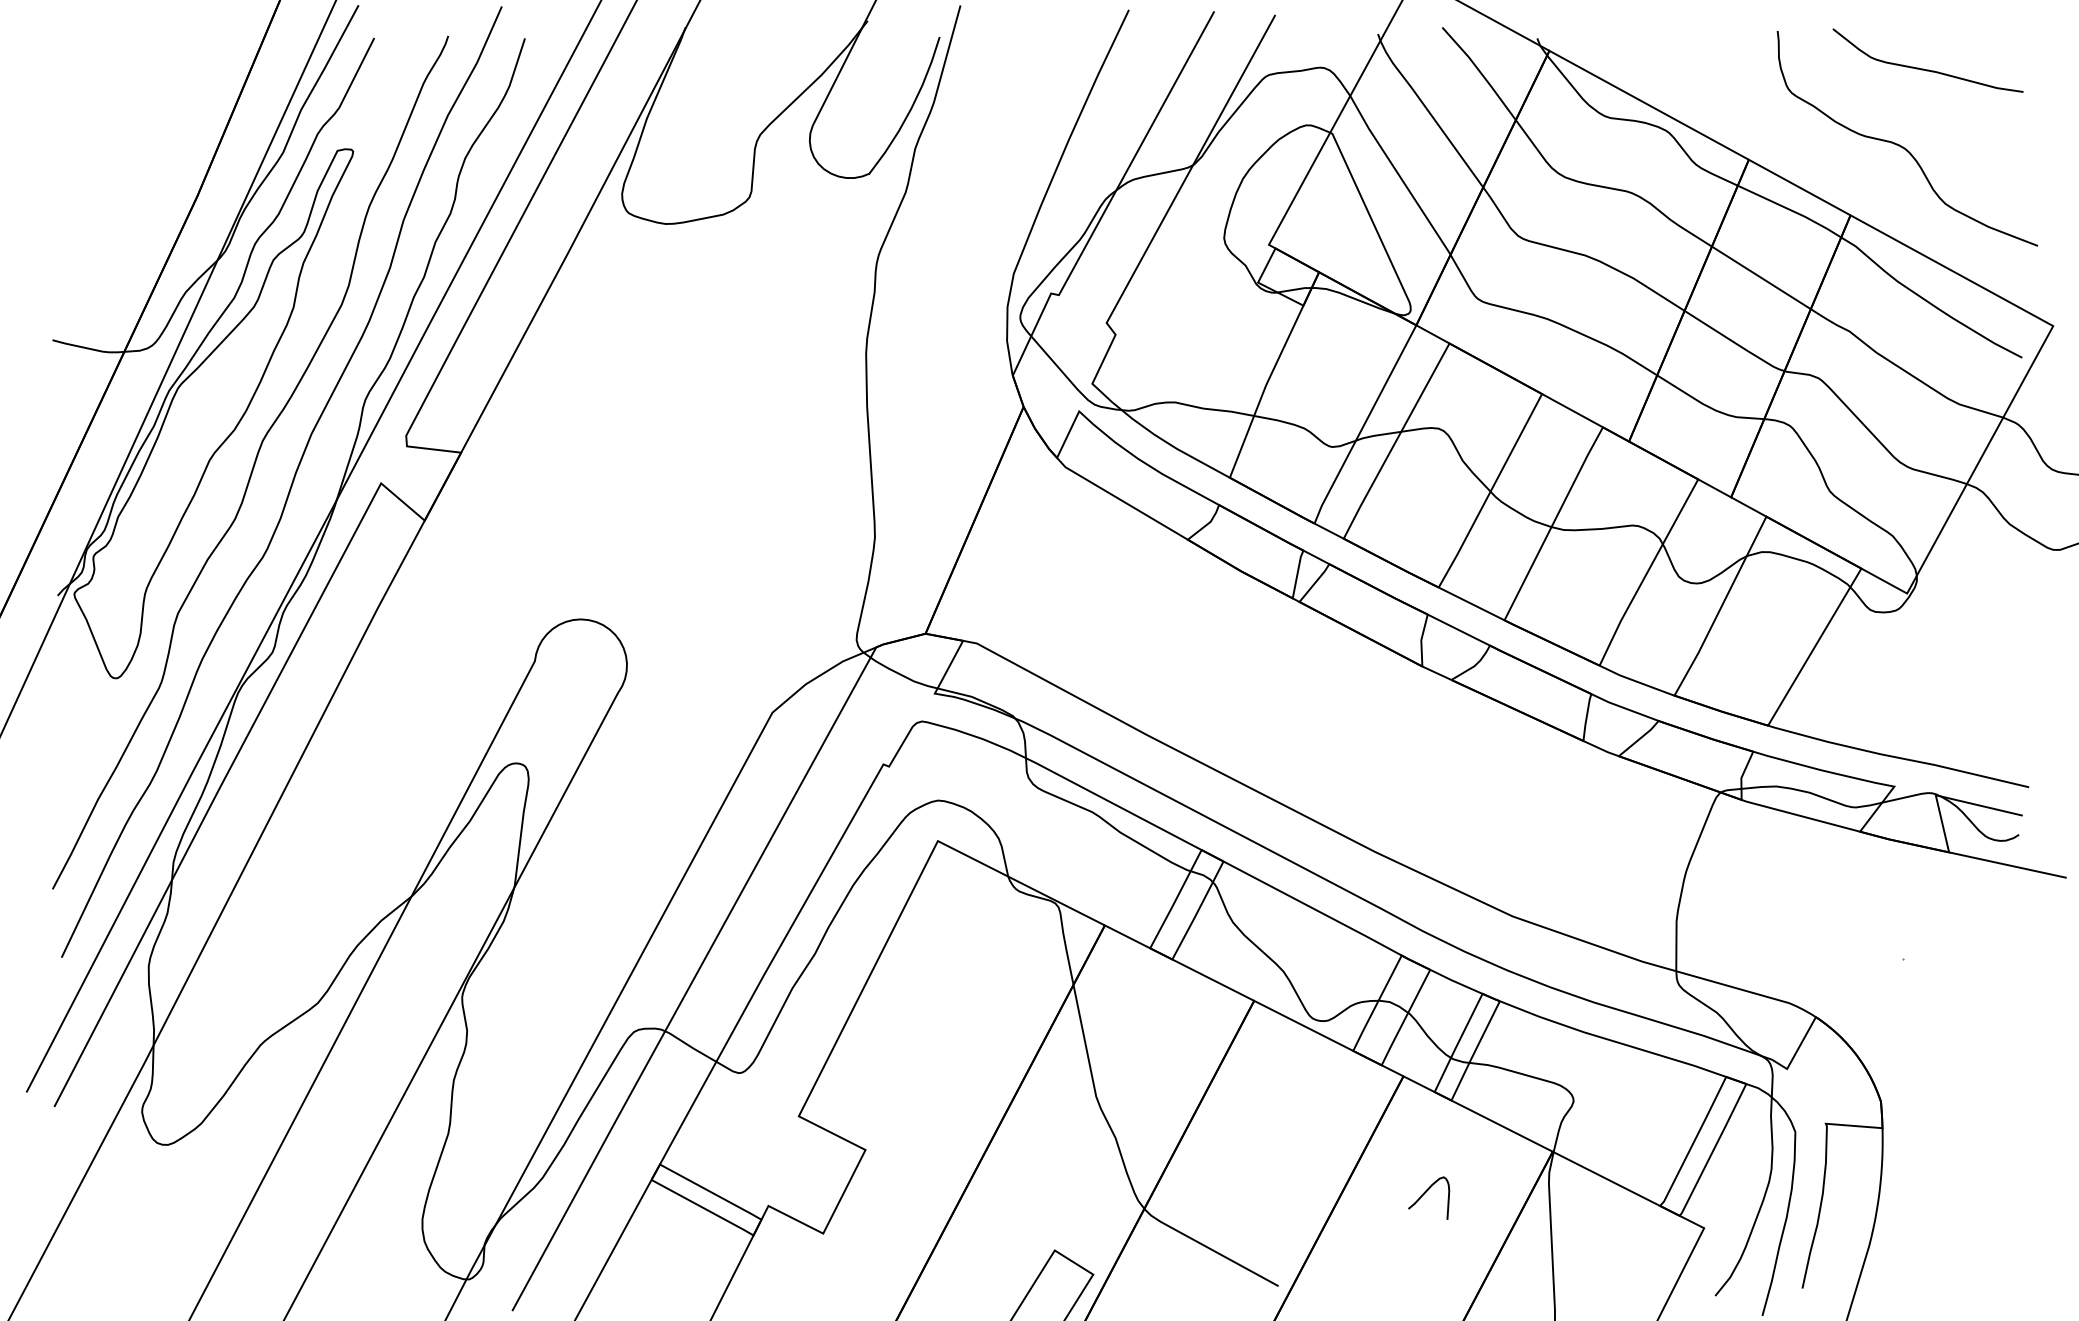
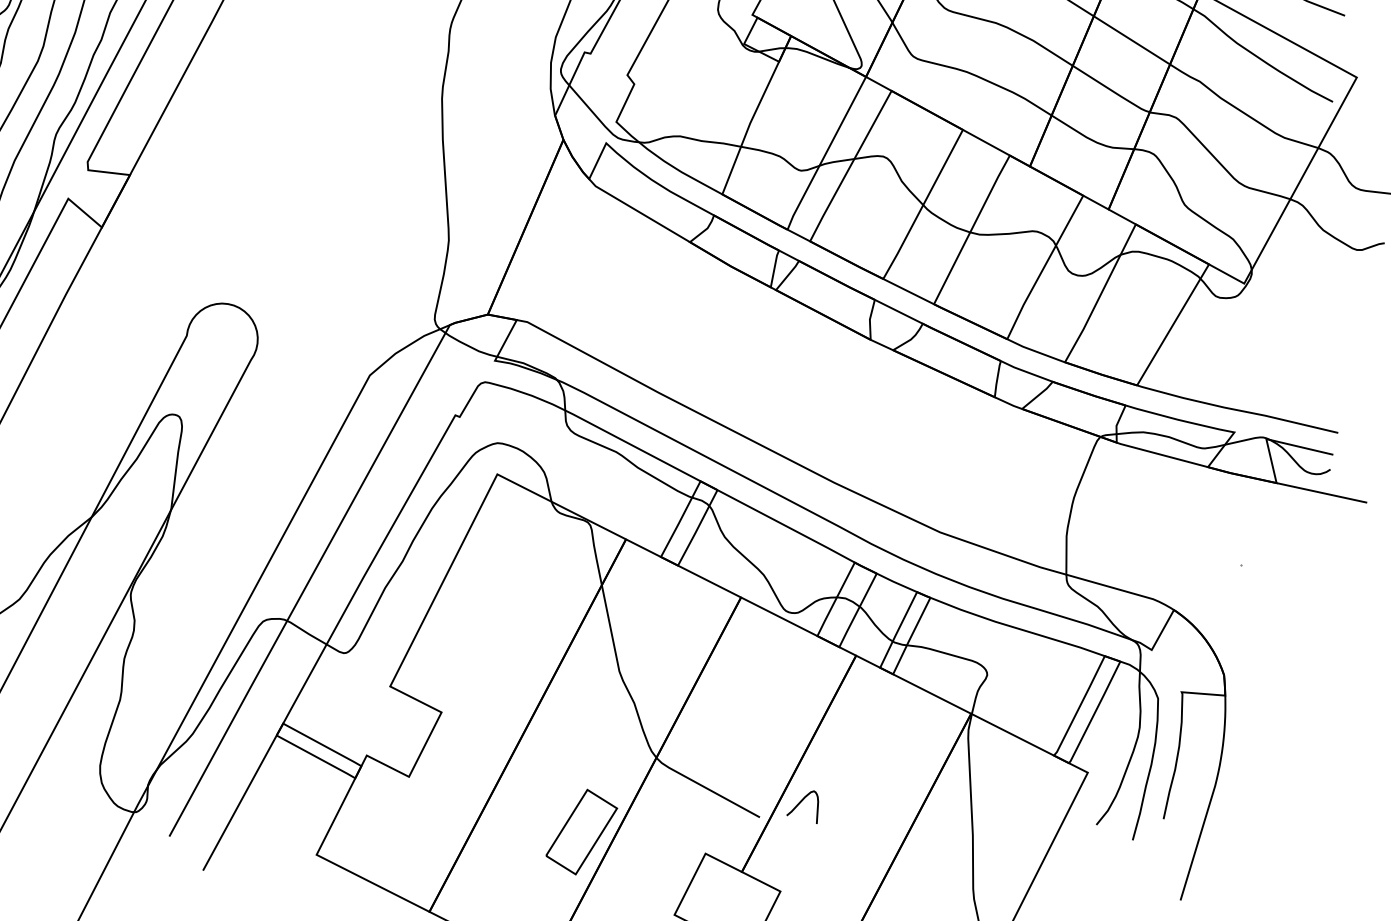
curve: (1425, 1193) -> (799, 803), moved

